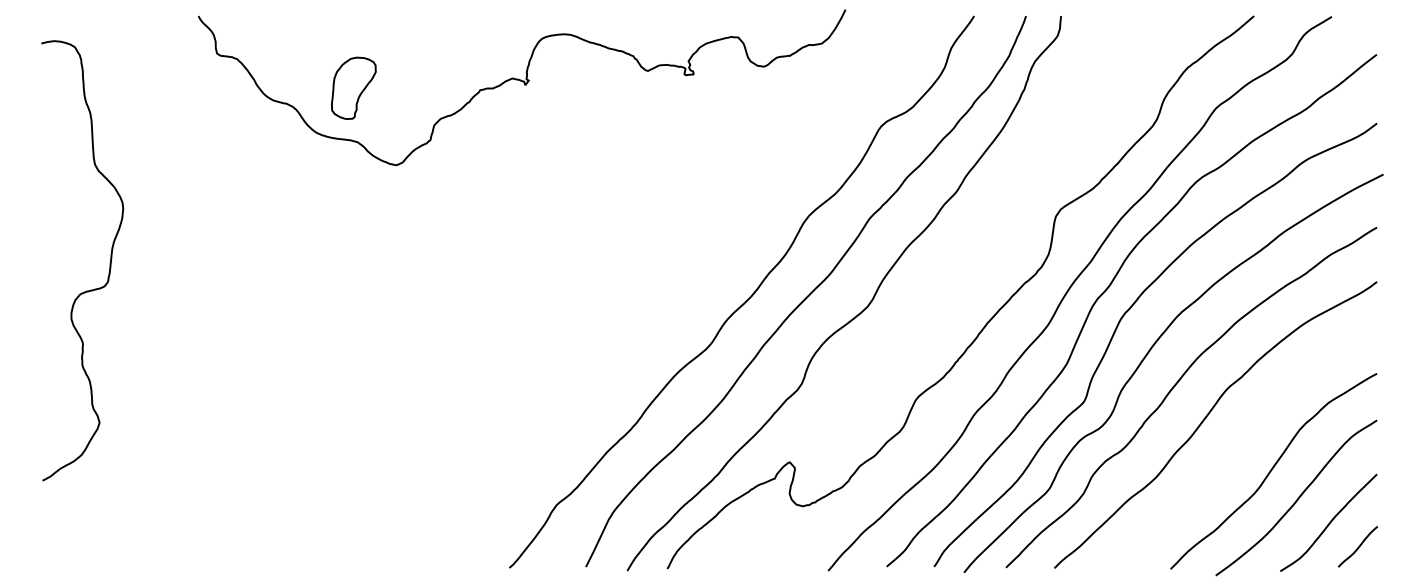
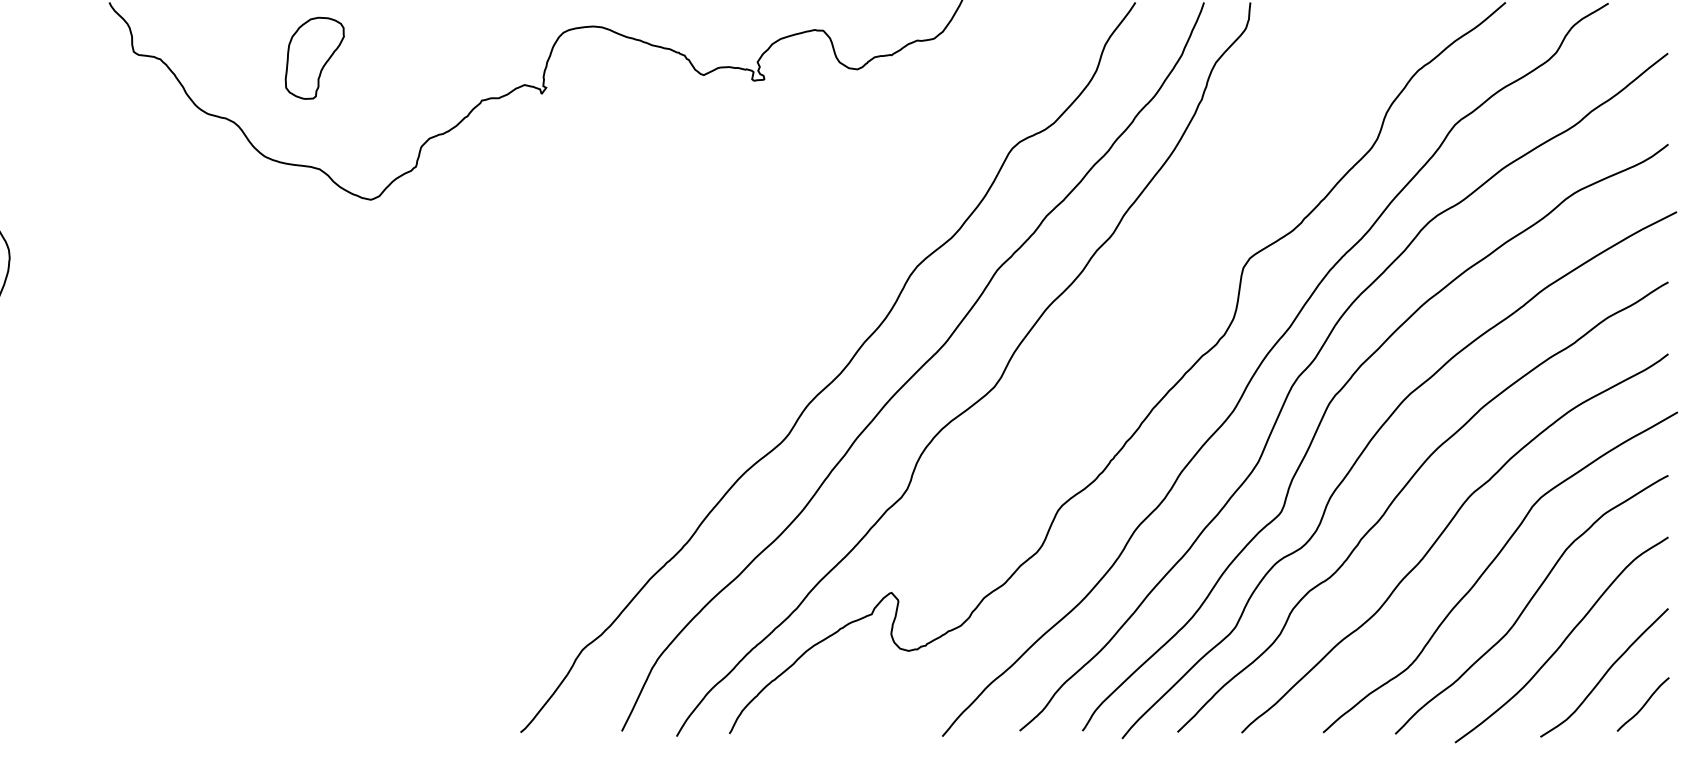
part: (353, 87) -> (314, 57), moved
curve: (1243, 441) -> (1491, 565), added

